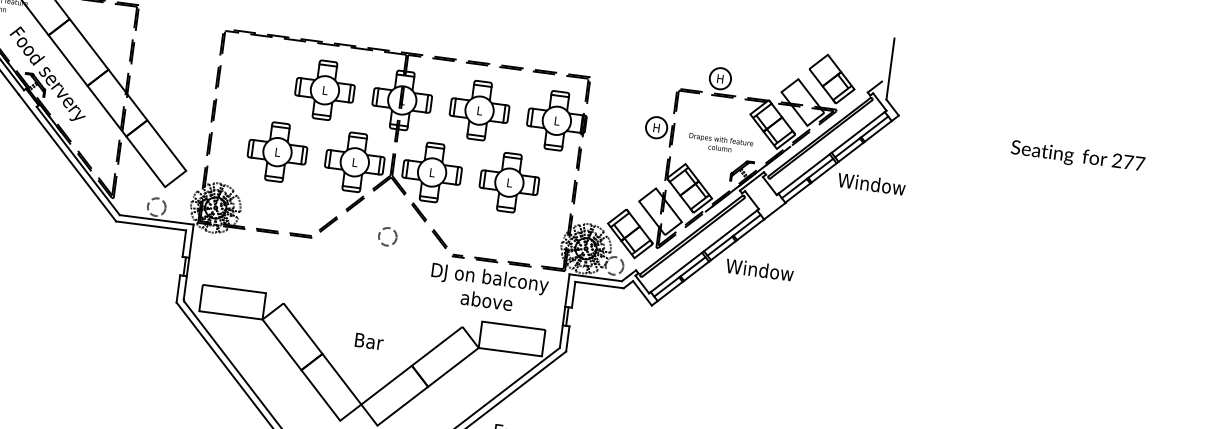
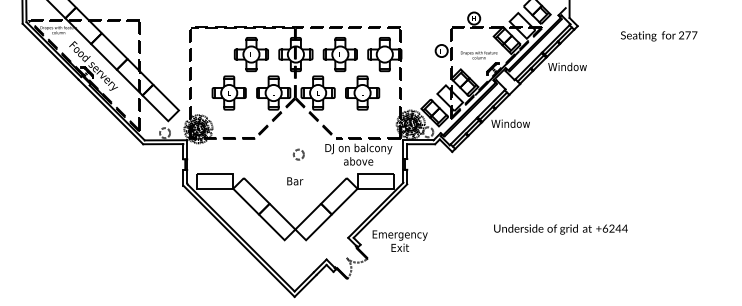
text: (1078, 157) -> (659, 36), moved
circle: (387, 236) -> (298, 154), moved
text: (369, 341) -> (295, 181), moved

